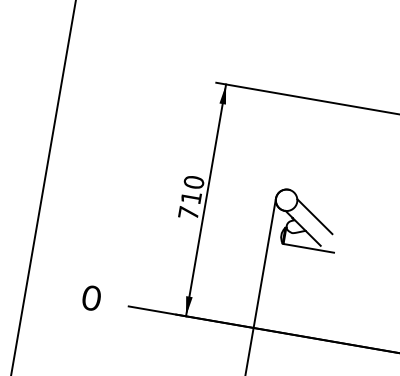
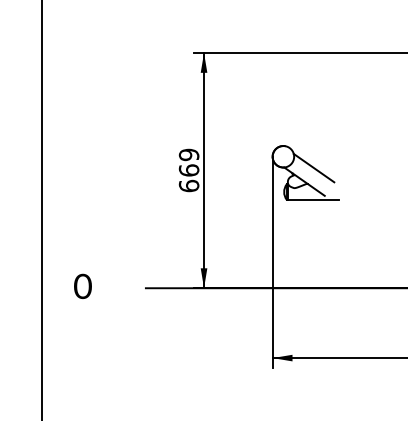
text: (190, 197) -> (188, 170), 710 -> 669
text: (91, 297) -> (82, 285), moved

